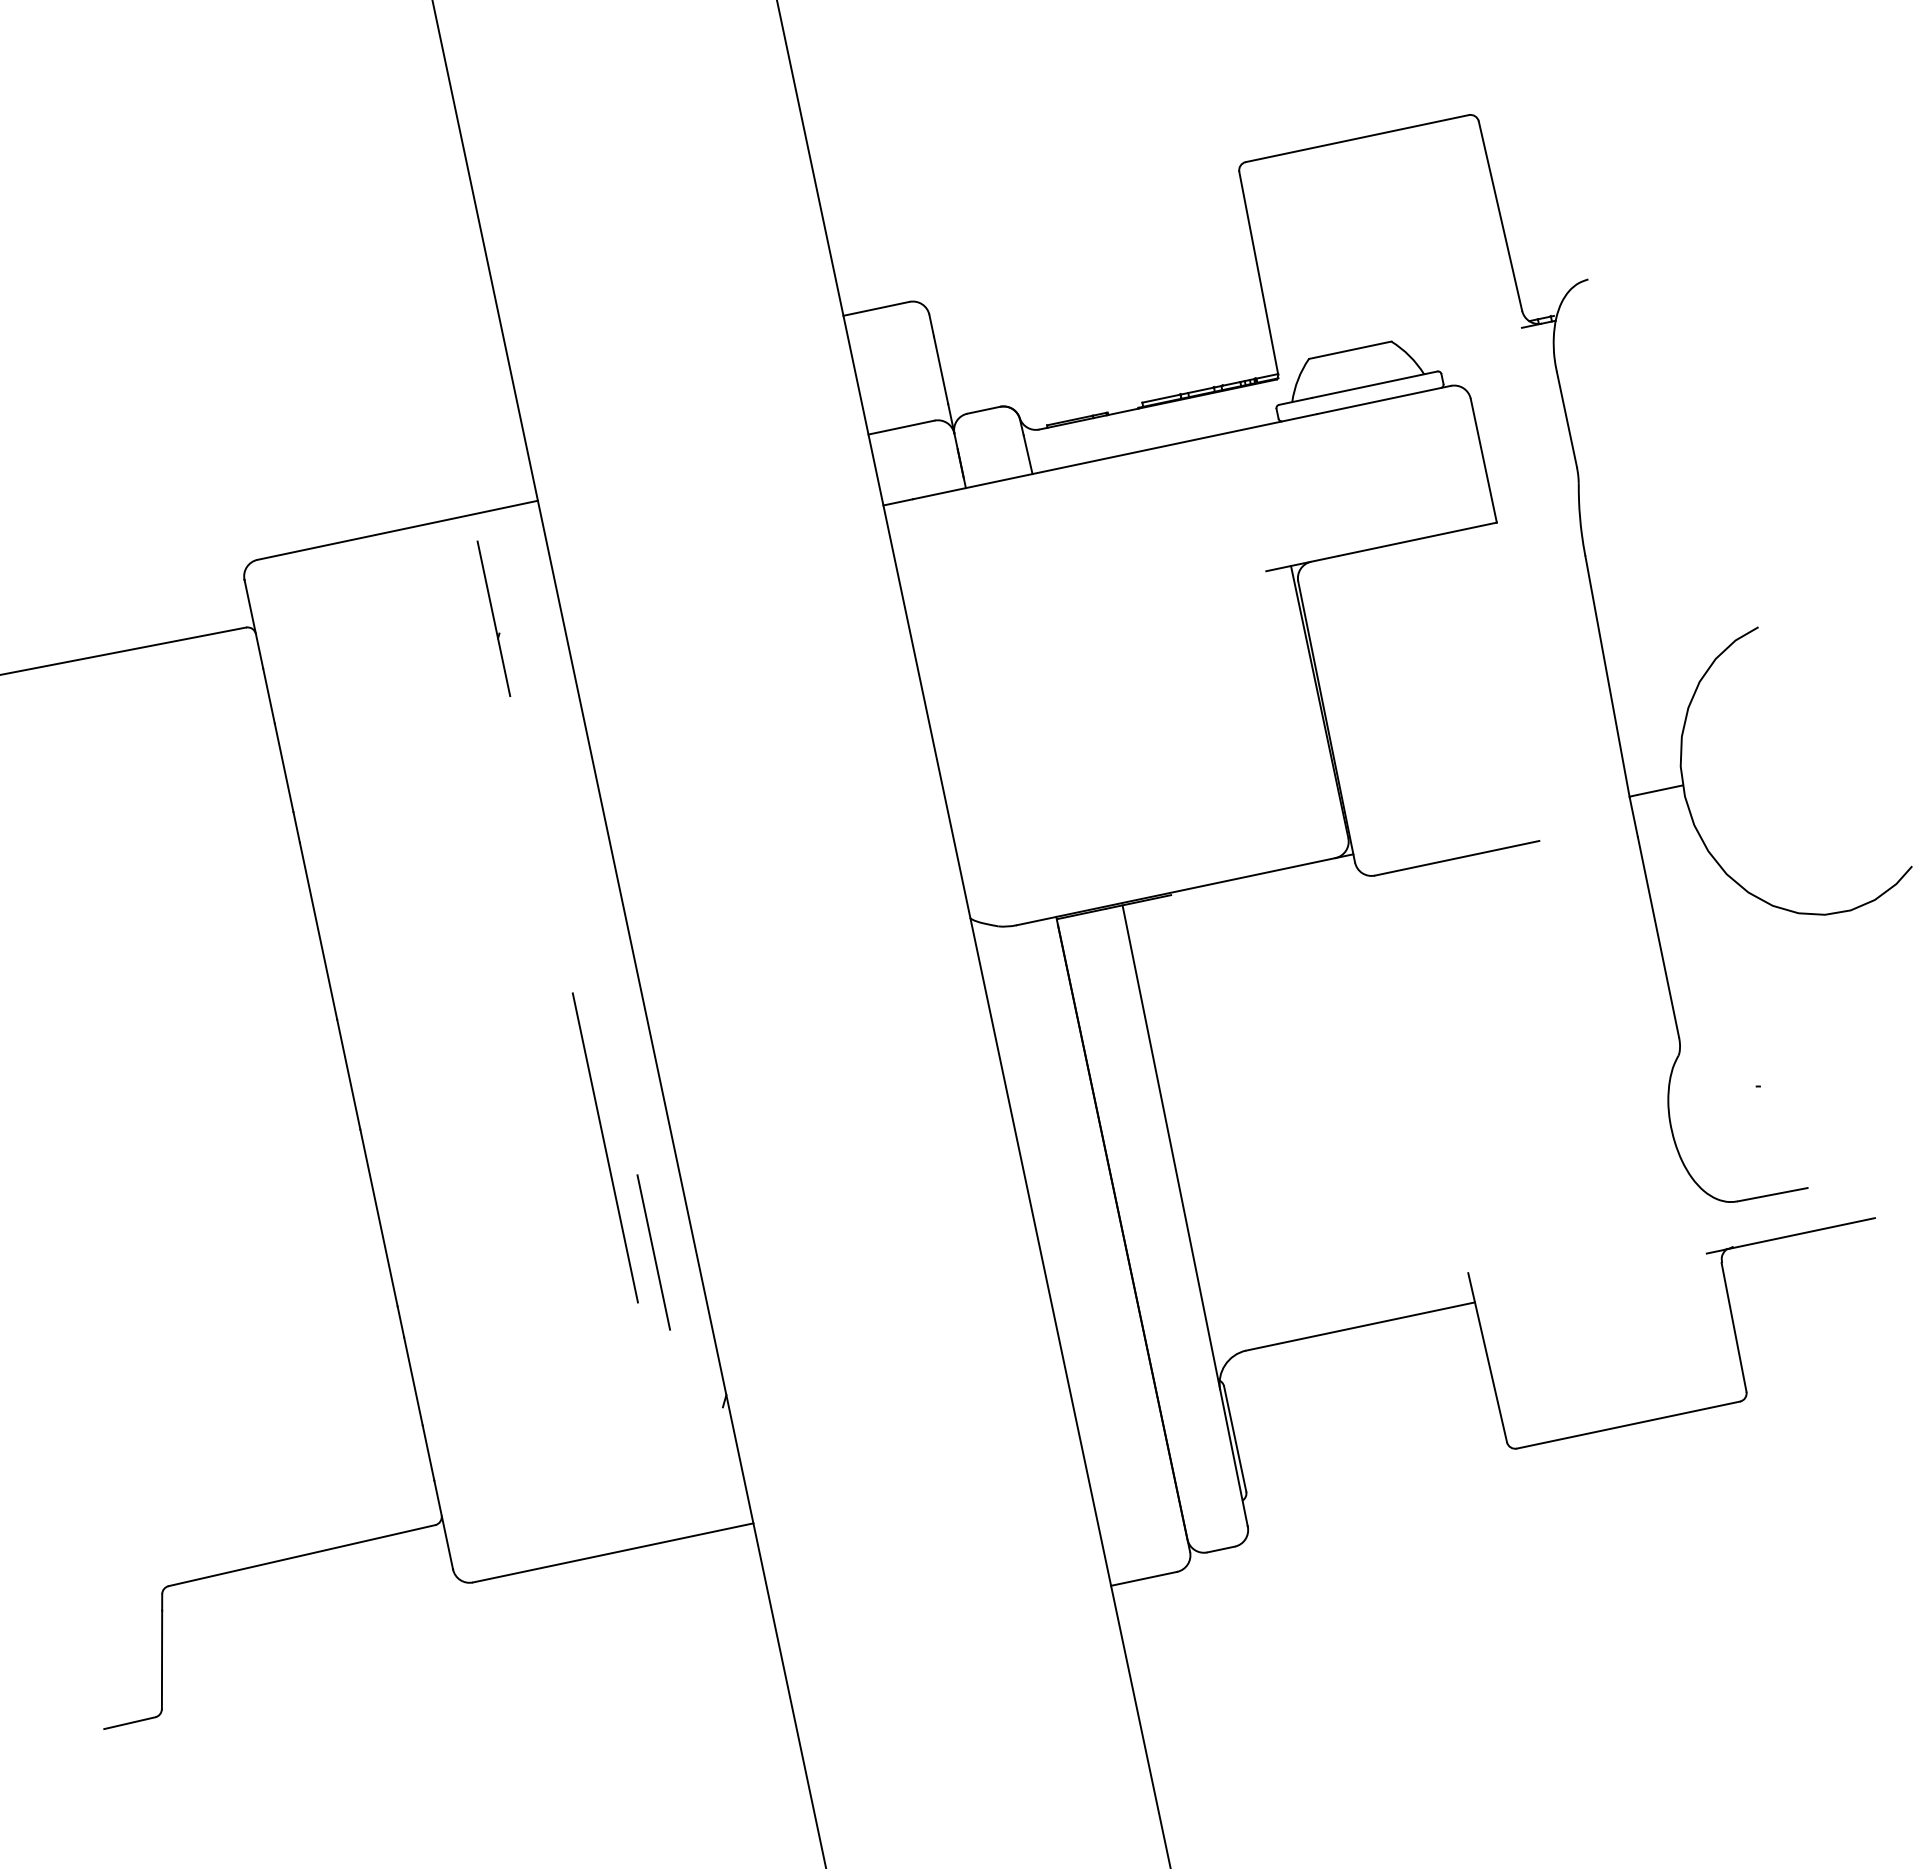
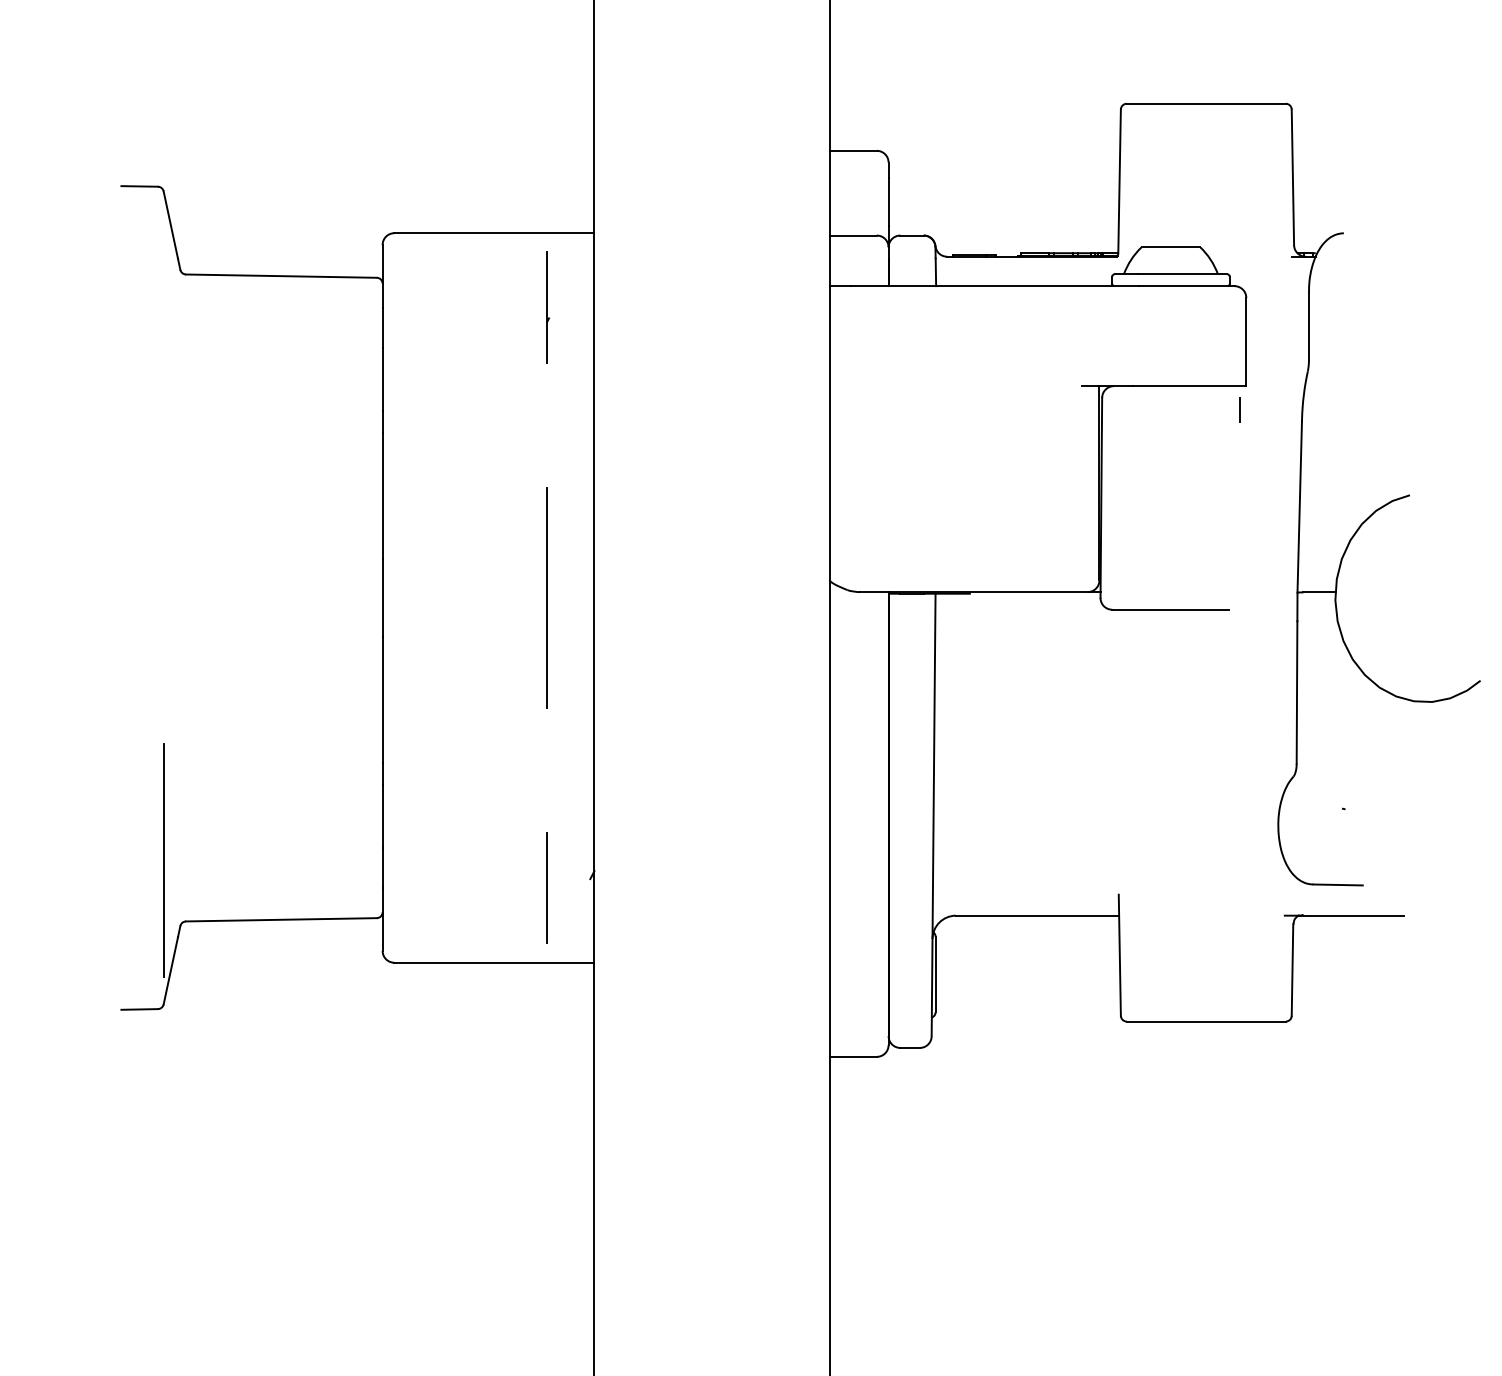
line: (1494, 557) -> (1239, 409), added
line: (604, 1147) -> (546, 597), moved
line: (652, 1251) -> (546, 887), moved
line: (119, 1507) -> (163, 860), added

